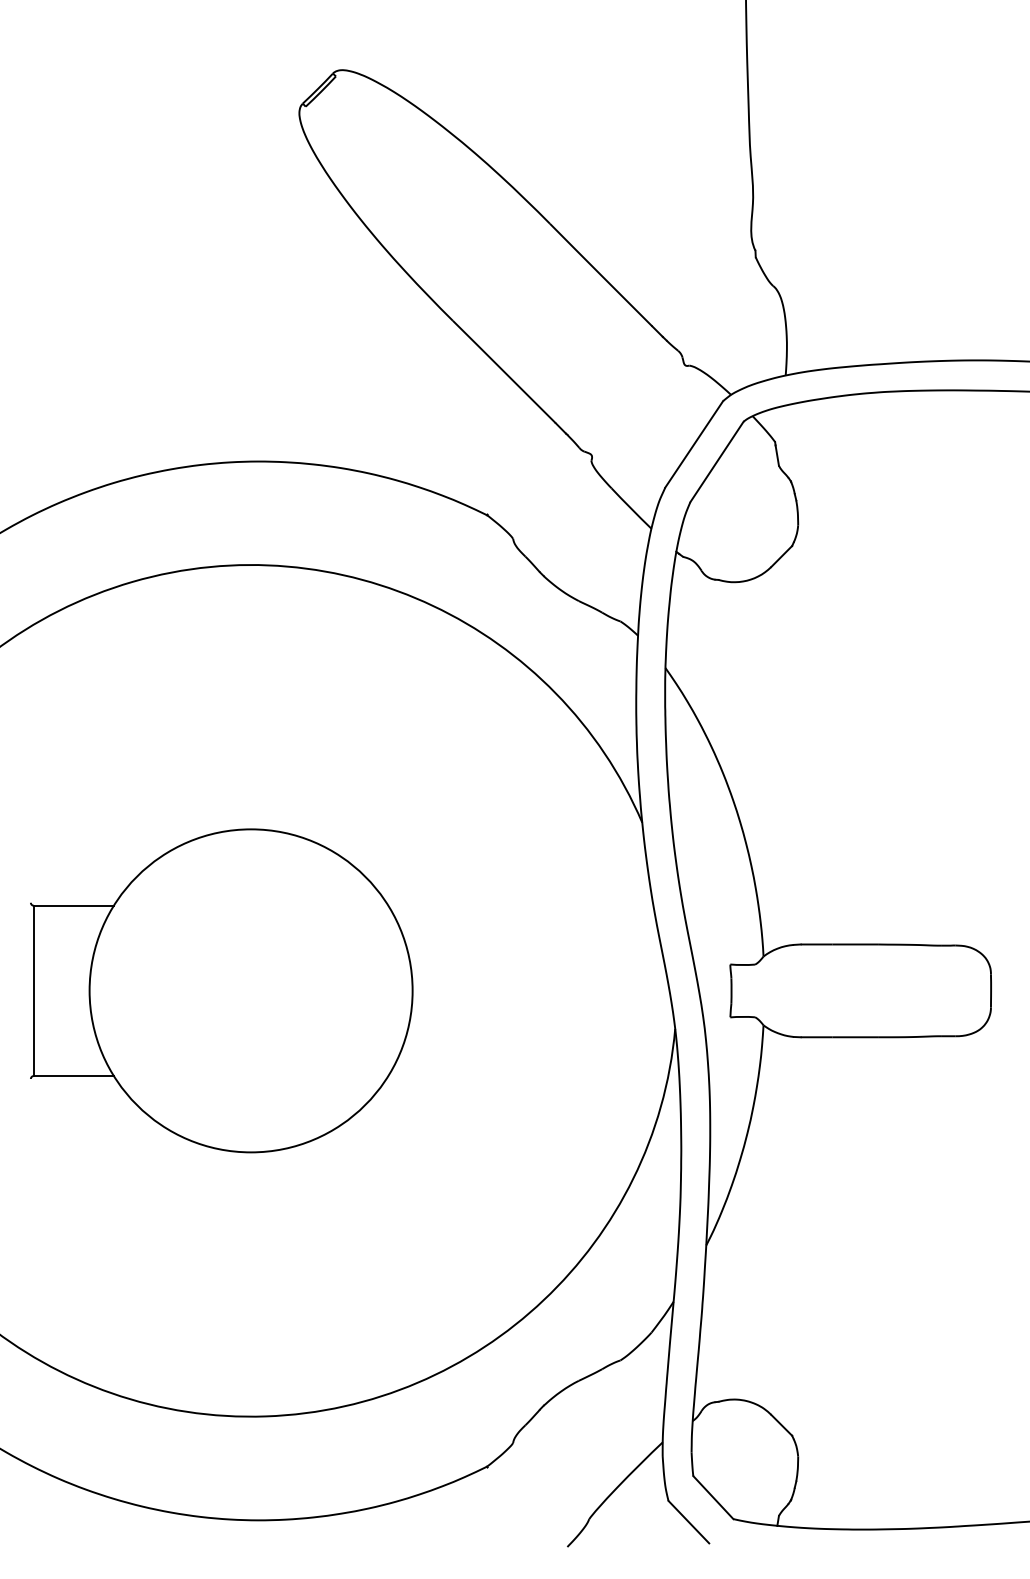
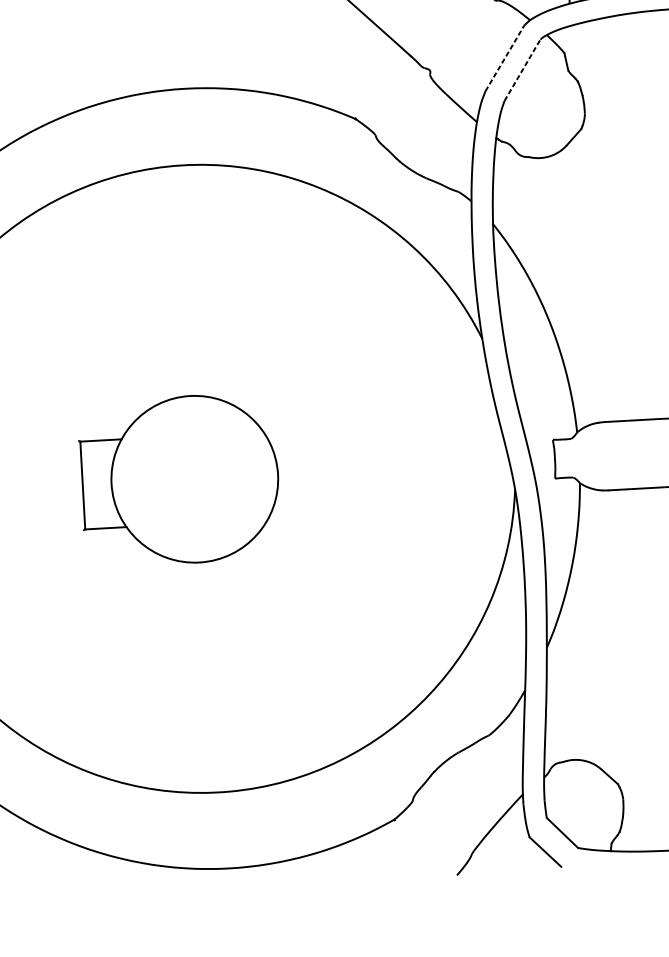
line: (694, 443) -> (505, 57), solid -> dashed
line: (717, 461) -> (522, 69), solid -> dashed
part: (221, 990) -> (179, 479), size x0.7

